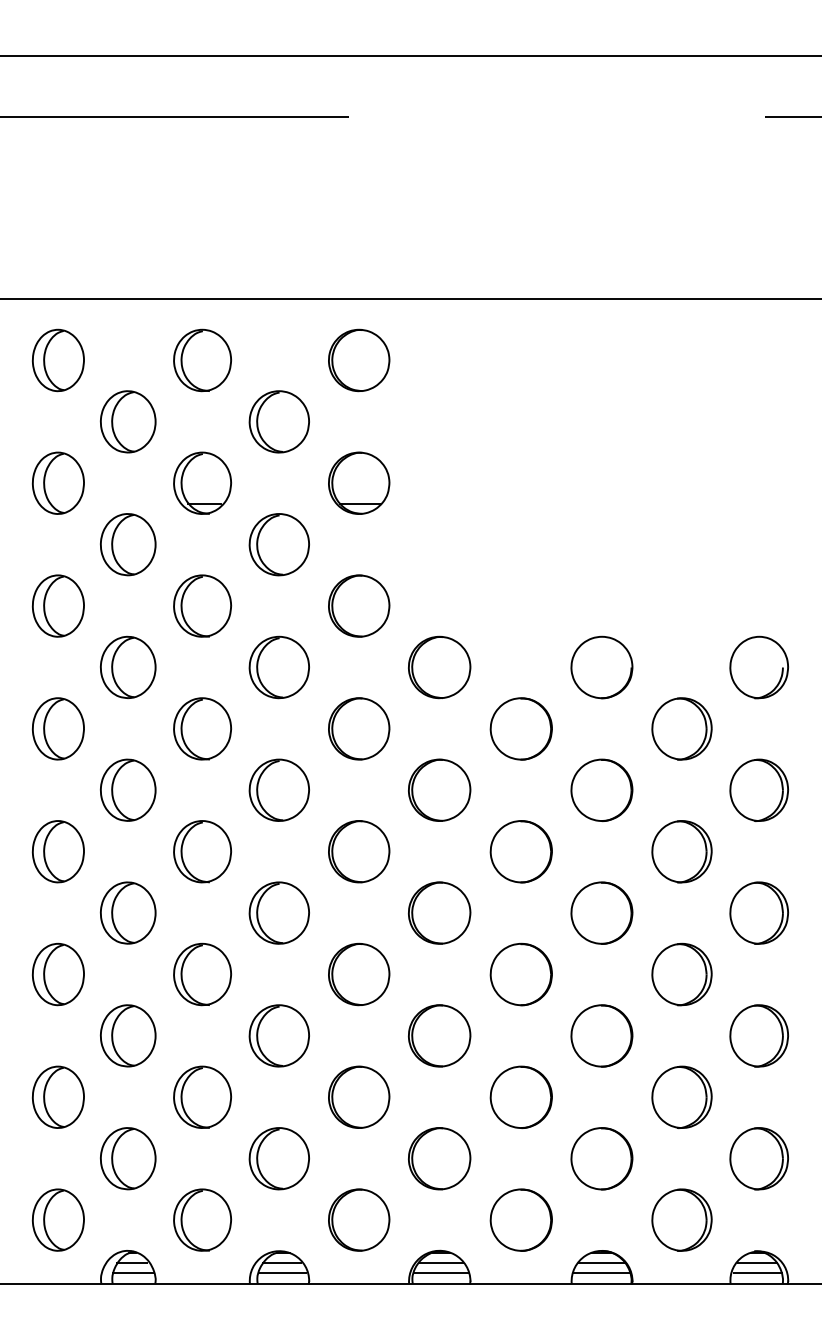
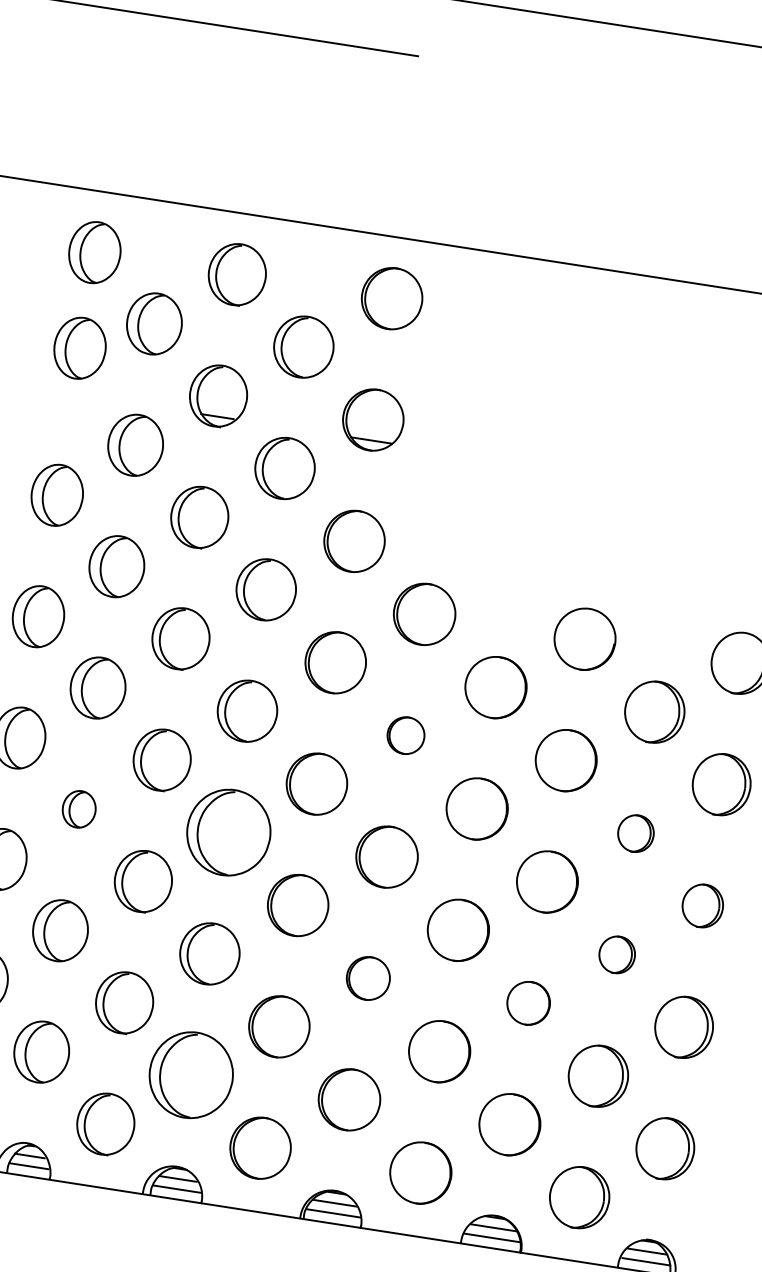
part: (57, 482) -> (79, 347), moved
part: (439, 789) -> (405, 734), size x0.6
part: (681, 851) -> (635, 833), size x0.6
part: (127, 912) -> (78, 808), size x0.6
part: (278, 912) -> (227, 831), size x1.4
part: (758, 912) -> (702, 905), size x0.7
part: (681, 974) -> (616, 954), size x0.6
part: (439, 1035) -> (368, 978), size x0.7
part: (601, 1035) -> (528, 1002), size x0.7
part: (278, 1158) -> (190, 1074), size x1.4

